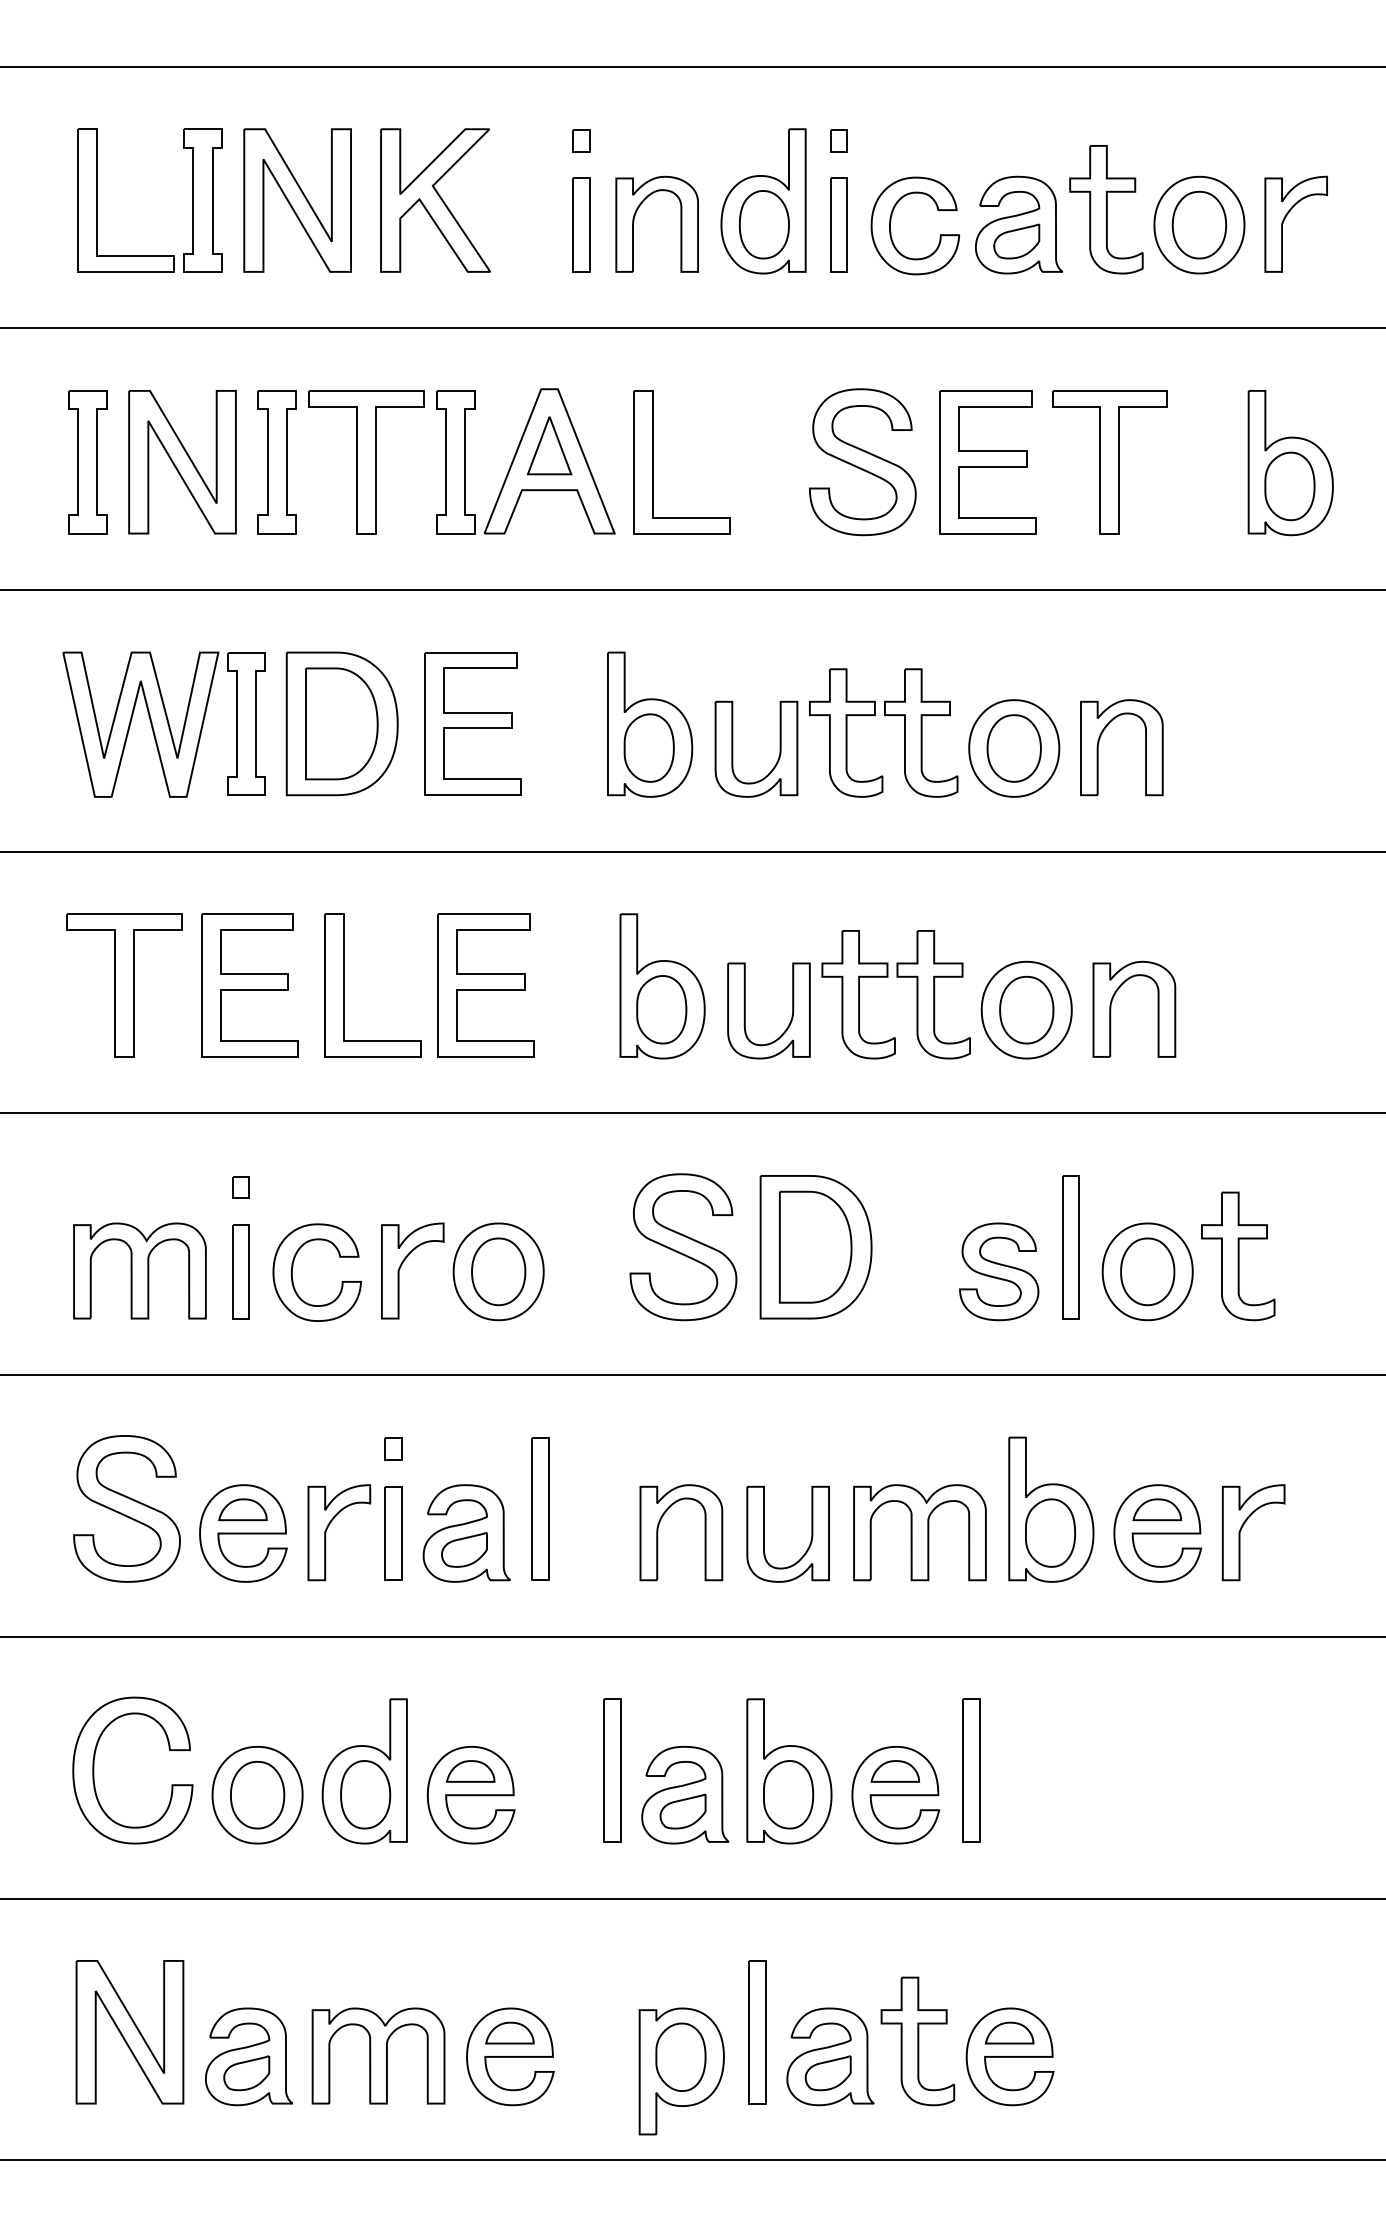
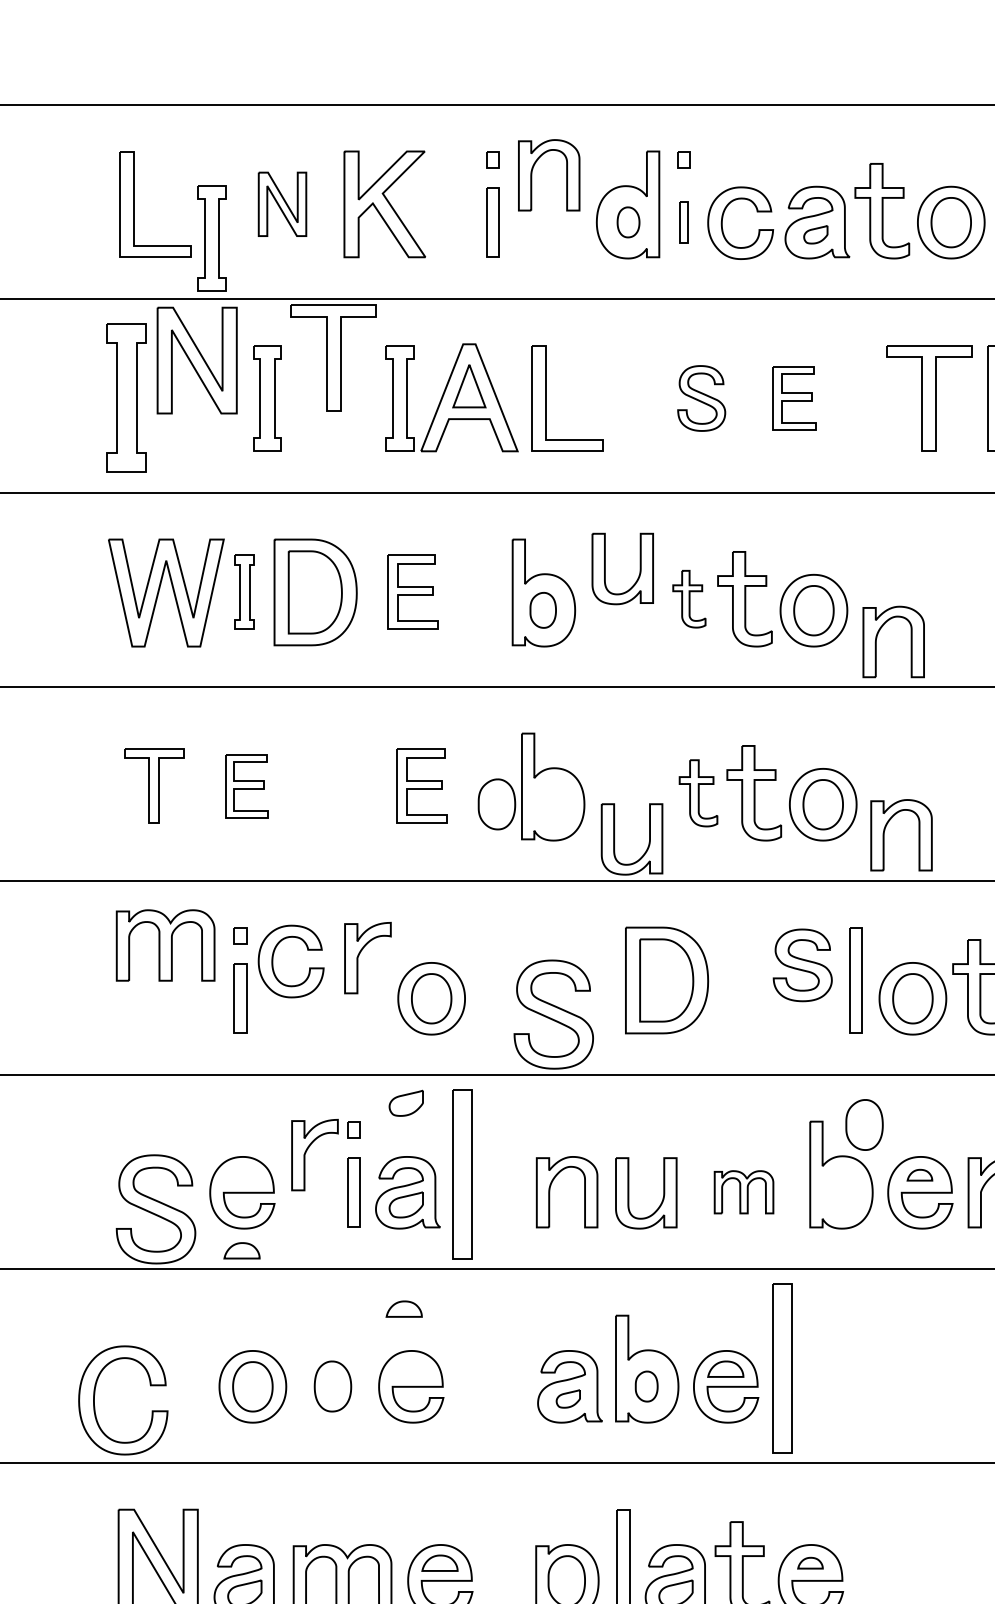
part: (202, 200) -> (212, 238), moved
part: (297, 200) -> (282, 204), size x0.6
part: (634, 221) -> (532, 173), moved
part: (763, 224) -> (628, 222), size x0.6
part: (838, 224) -> (683, 222), size x0.6
part: (1016, 241) -> (815, 234), size x0.7
part: (87, 462) -> (126, 398), size x1.4
part: (182, 462) -> (197, 360), moved
part: (366, 462) -> (333, 358), moved
part: (862, 462) -> (701, 398), size x0.6
part: (987, 462) -> (794, 398), size x0.6
part: (1109, 462) -> (929, 398), moved
part: (246, 723) -> (244, 592), size x0.7
part: (472, 723) -> (412, 592), size x0.7
part: (846, 732) -> (689, 598), size x0.6
part: (1099, 742) -> (877, 638), moved
part: (648, 747) -> (542, 609), size x0.7
part: (733, 748) -> (605, 568), moved
part: (124, 985) -> (154, 786), size x0.7
part: (249, 985) -> (246, 786), size x0.6
part: (344, 985) -> (317, 786), removed
part: (485, 985) -> (421, 786), size x0.7
part: (858, 994) -> (698, 793), size x0.7
part: (1112, 1002) -> (885, 830), moved
part: (661, 1009) -> (496, 804), moved
part: (745, 1010) -> (614, 839), moved
part: (683, 1247) -> (553, 1014), moved
part: (403, 1263) -> (361, 952), moved
part: (293, 1266) -> (273, 956), moved
part: (139, 1270) -> (165, 945), moved
part: (999, 1271) -> (803, 965), moved
part: (464, 1412) -> (406, 1103), added
part: (126, 1508) -> (155, 1209), moved
part: (540, 1508) -> (462, 1174), size x1.6
part: (242, 1509) -> (241, 1250), moved
part: (1156, 1509) -> (919, 1174), size x0.7
part: (330, 1524) -> (308, 1149), moved
part: (919, 1532) -> (743, 1192), size x0.6
part: (1050, 1532) -> (864, 1124), moved
part: (94, 1770) -> (94, 1400), moved
part: (612, 1770) -> (516, 1368), removed
part: (971, 1770) -> (782, 1368), size x1.6
part: (364, 1771) -> (332, 1369), removed
part: (470, 1771) -> (404, 1309), moved
part: (788, 1794) -> (646, 1386), size x0.6
part: (682, 1811) -> (567, 1398), size x0.7
part: (1009, 2032) -> (810, 1562), size x0.7

